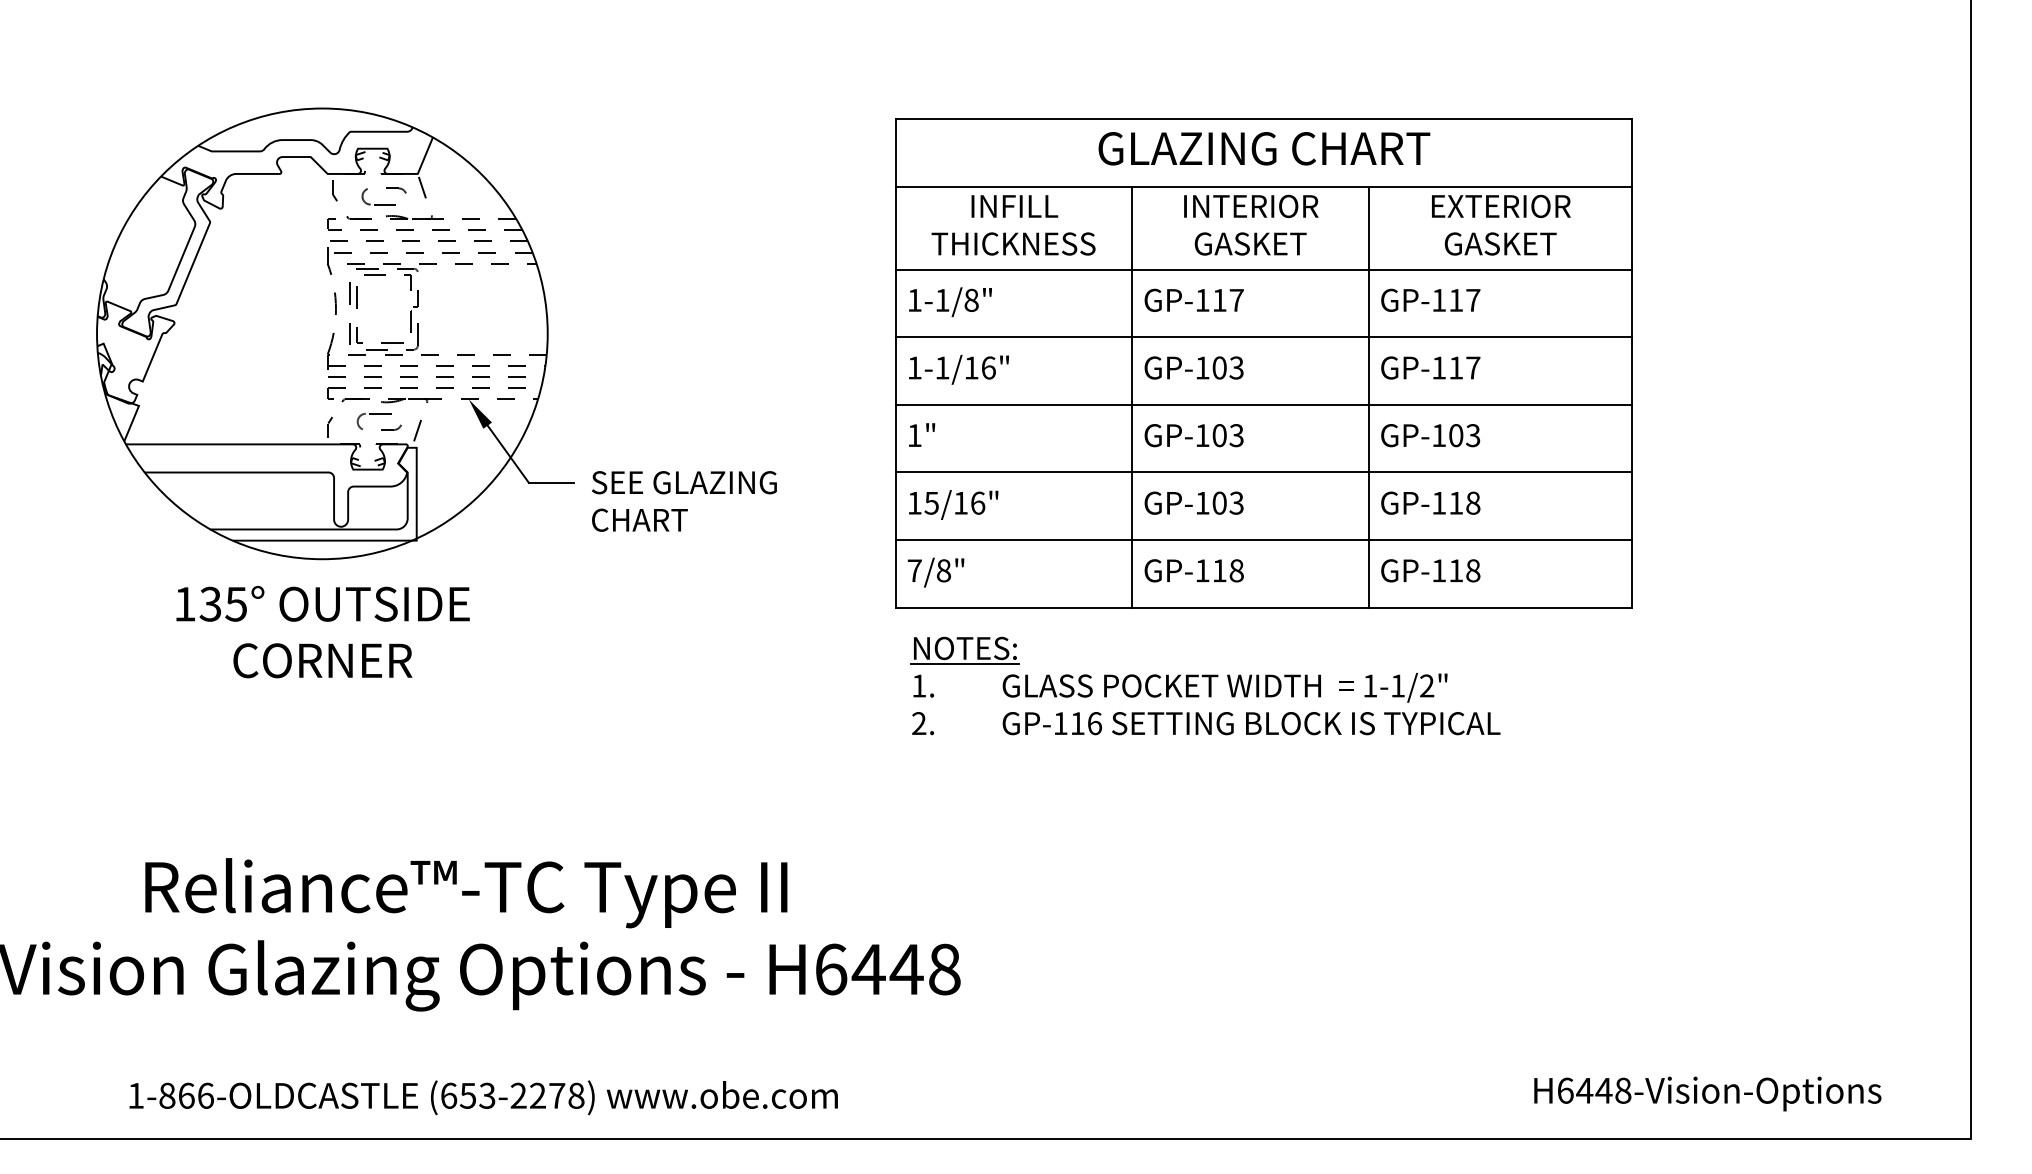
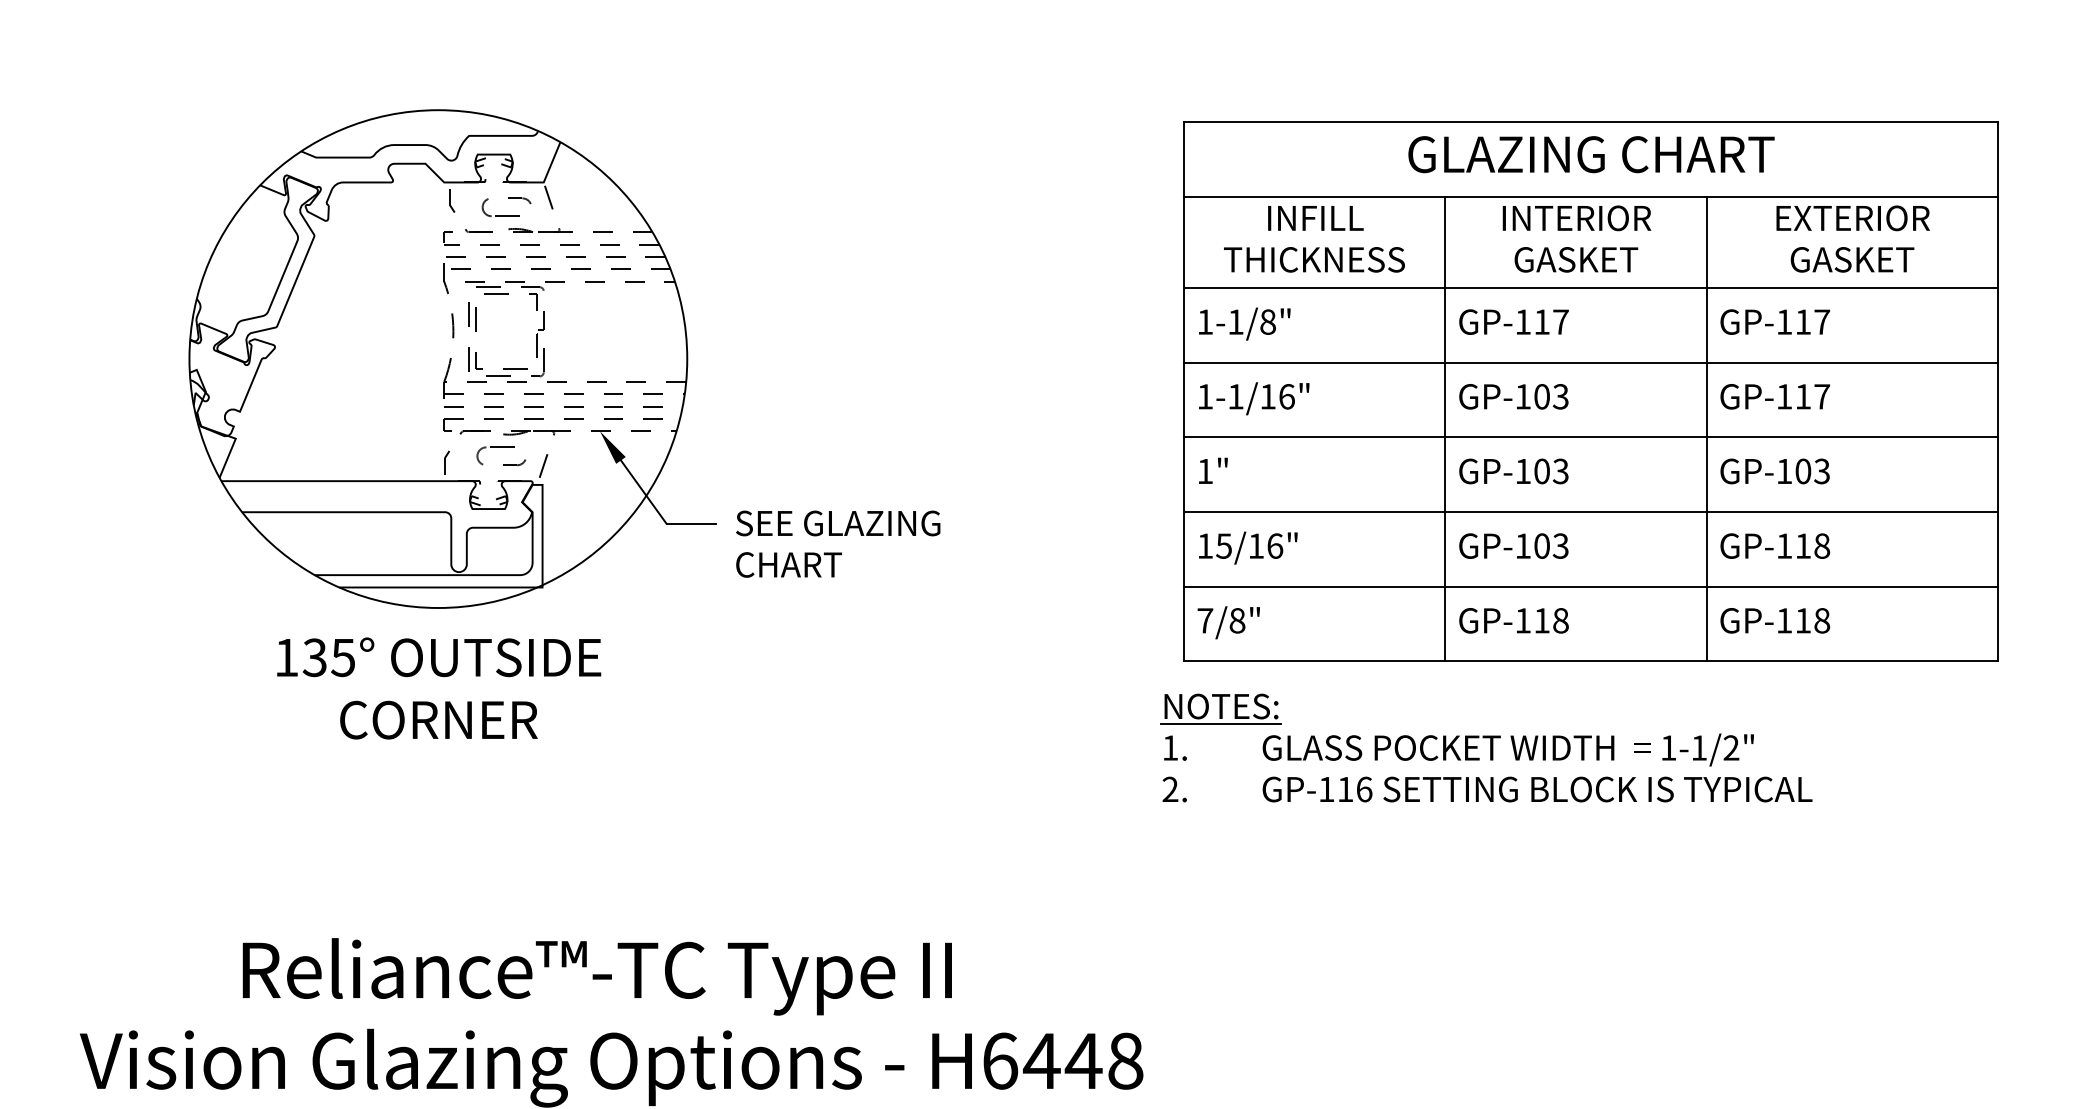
part: (1263, 363) -> (1590, 391), moved
part: (1205, 685) -> (1486, 747), moved

